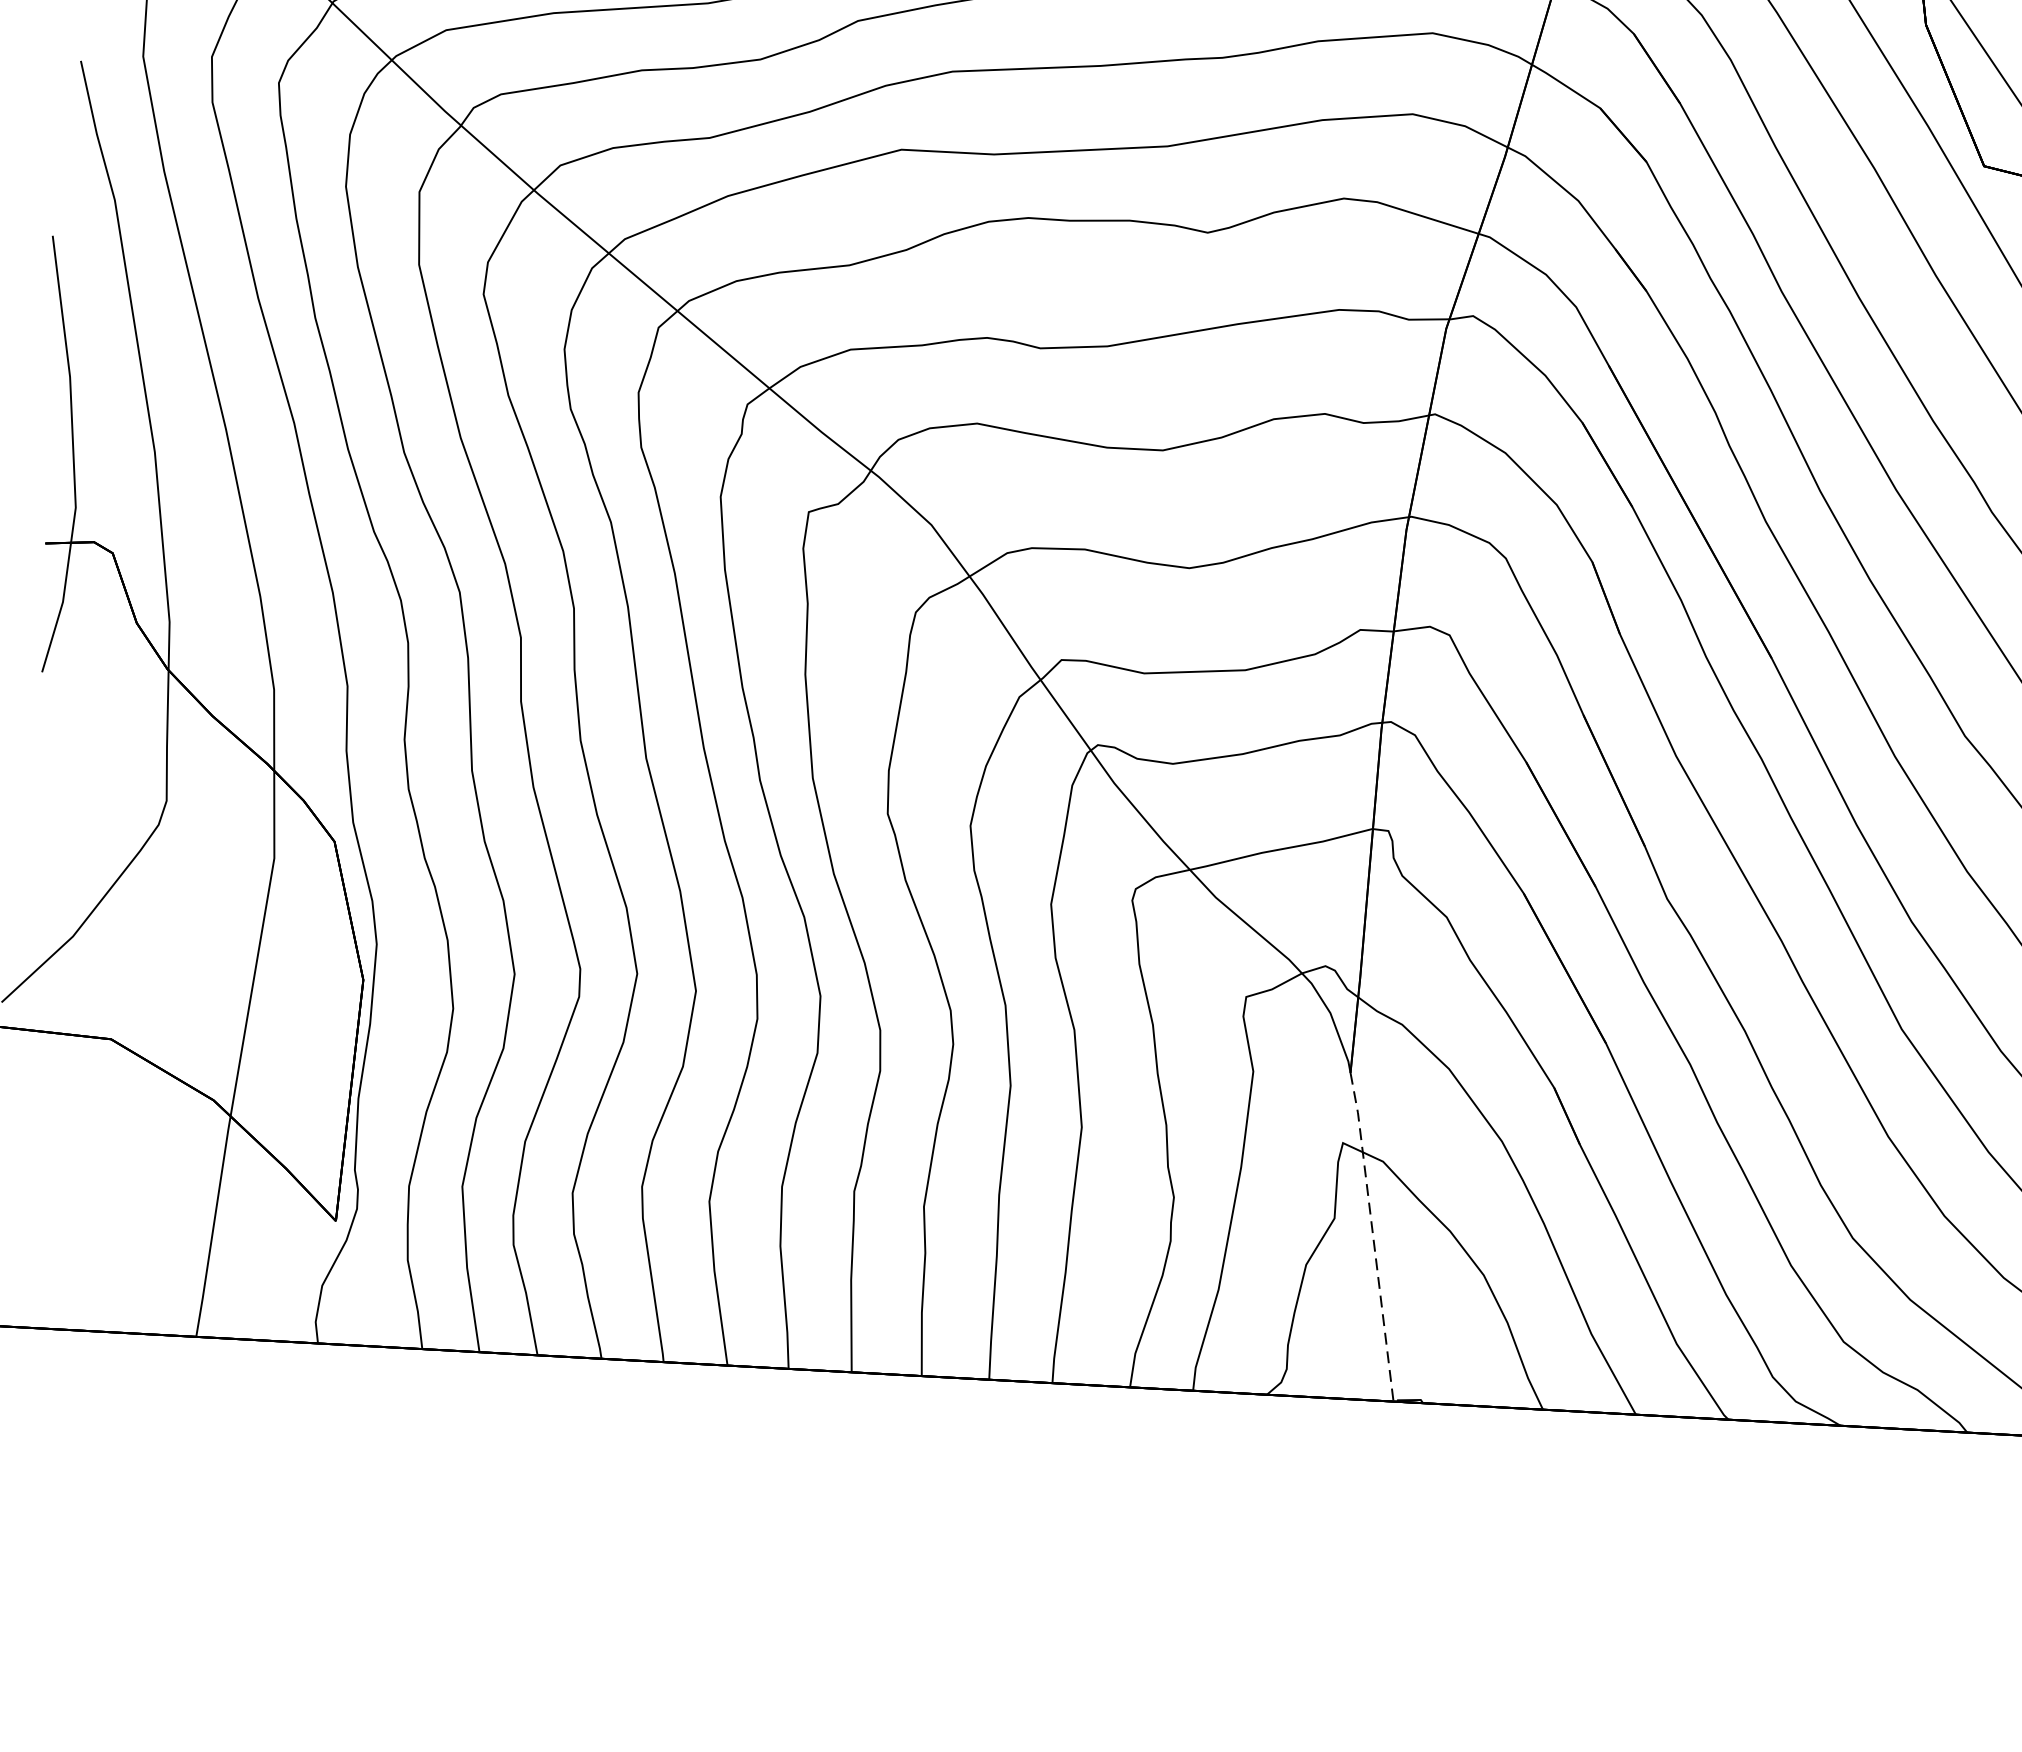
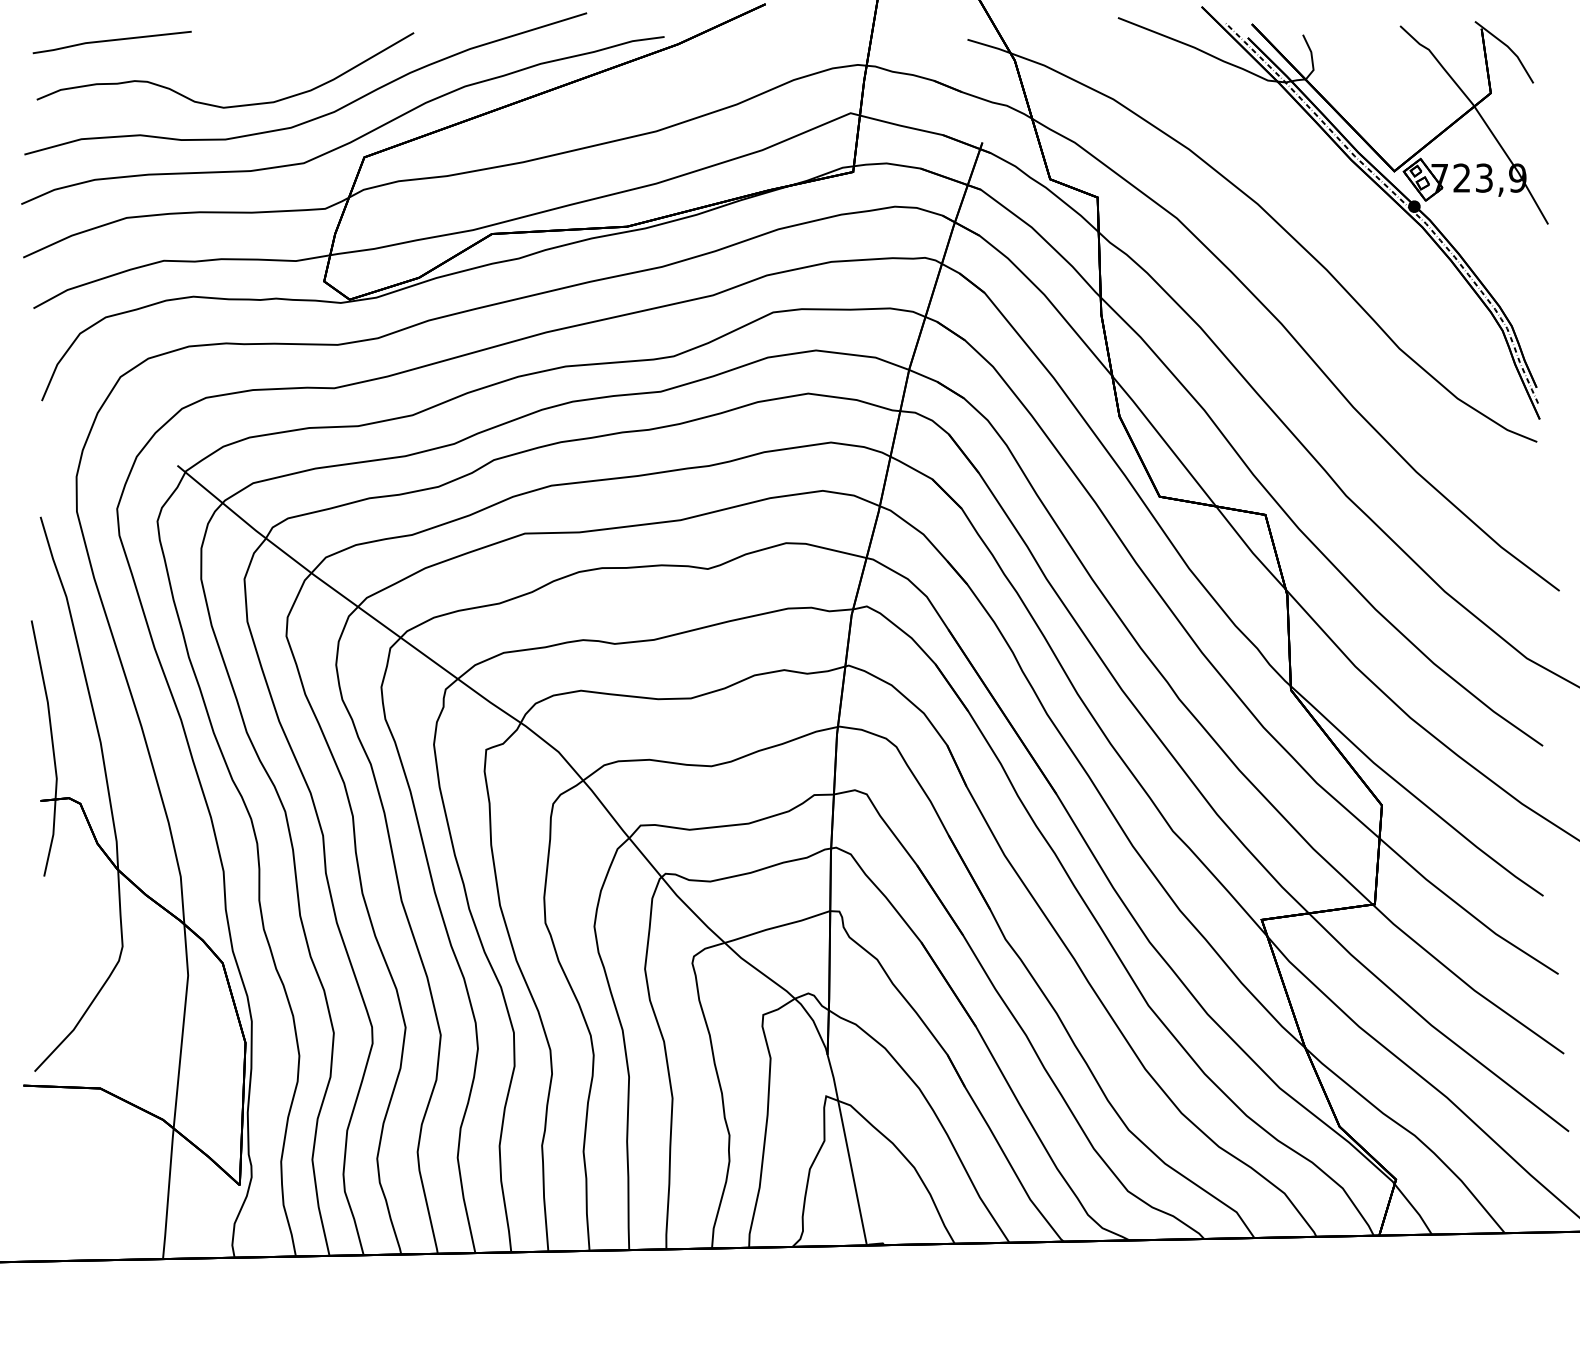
line: (1374, 1237) -> (848, 1150), dashed -> solid

